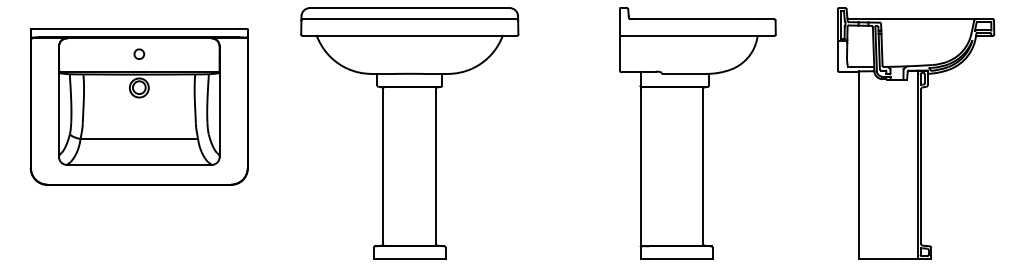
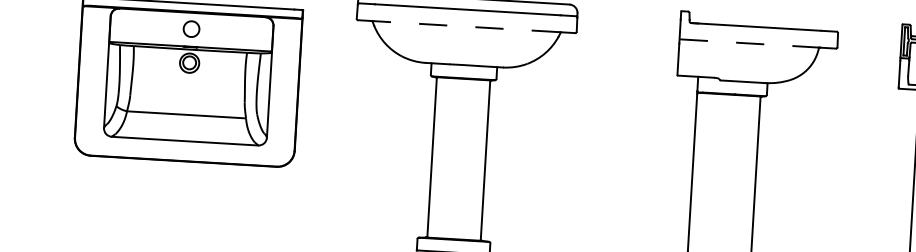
line: (409, 35) -> (466, 26), solid -> dashed
line: (689, 35) -> (749, 43), solid -> dashed
part: (139, 53) -> (191, 28), size x1.6

